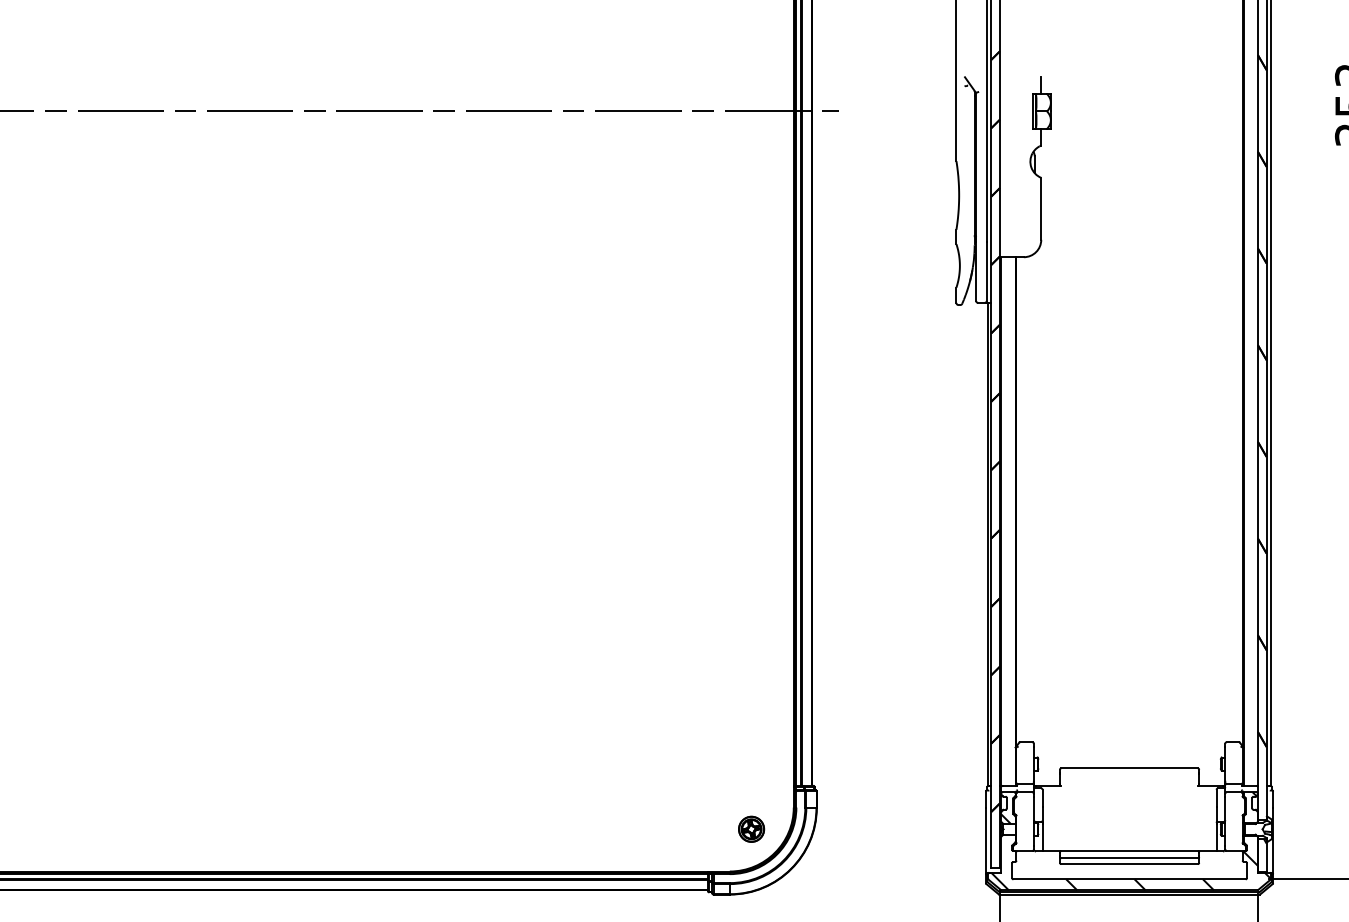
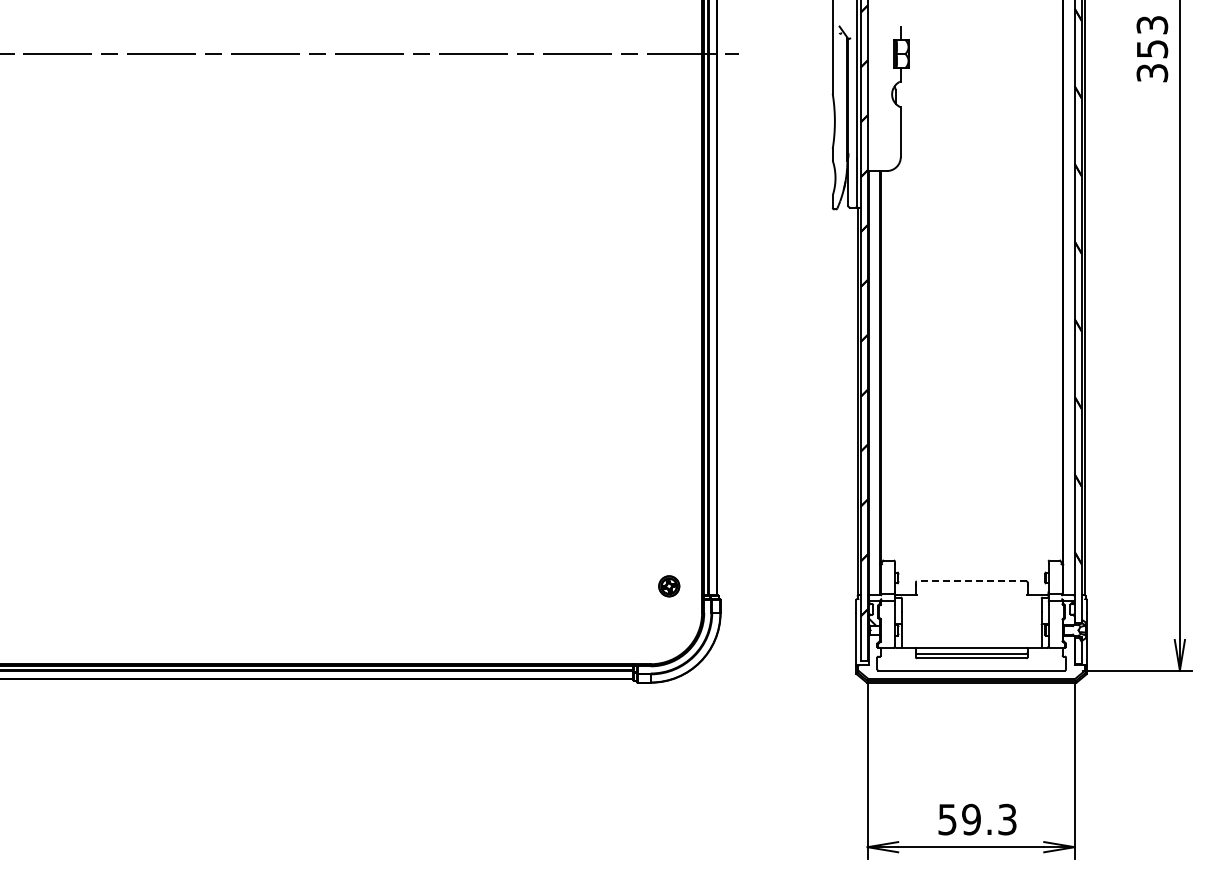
line: (1129, 768) -> (971, 581), solid -> dashed
part: (751, 829) -> (669, 586), moved
hatch: (1130, 870) -> (972, 663), removed

